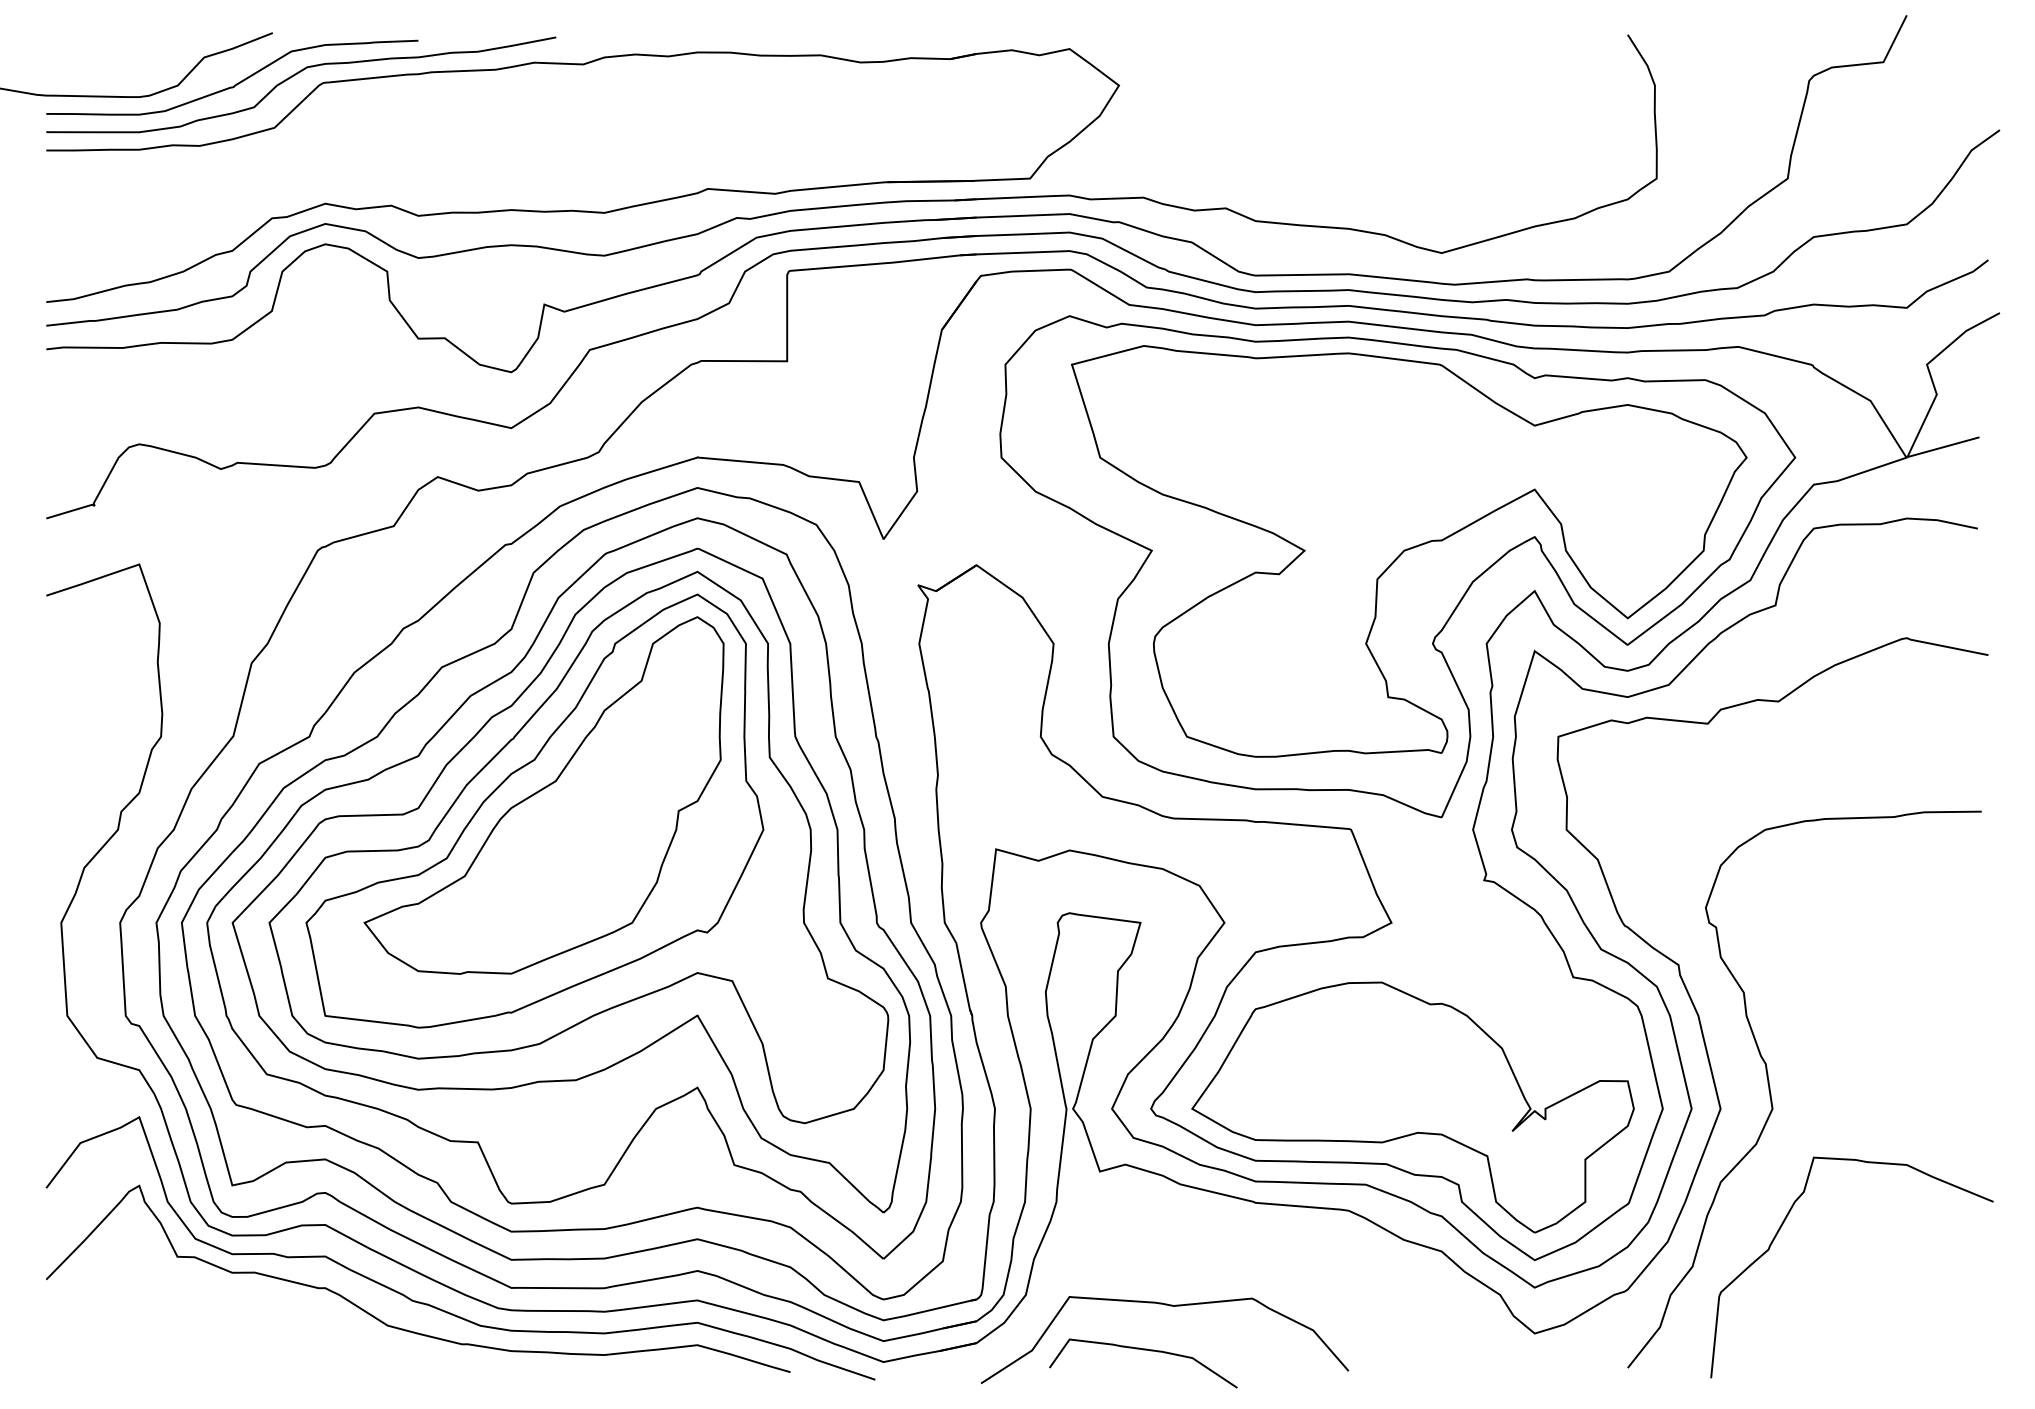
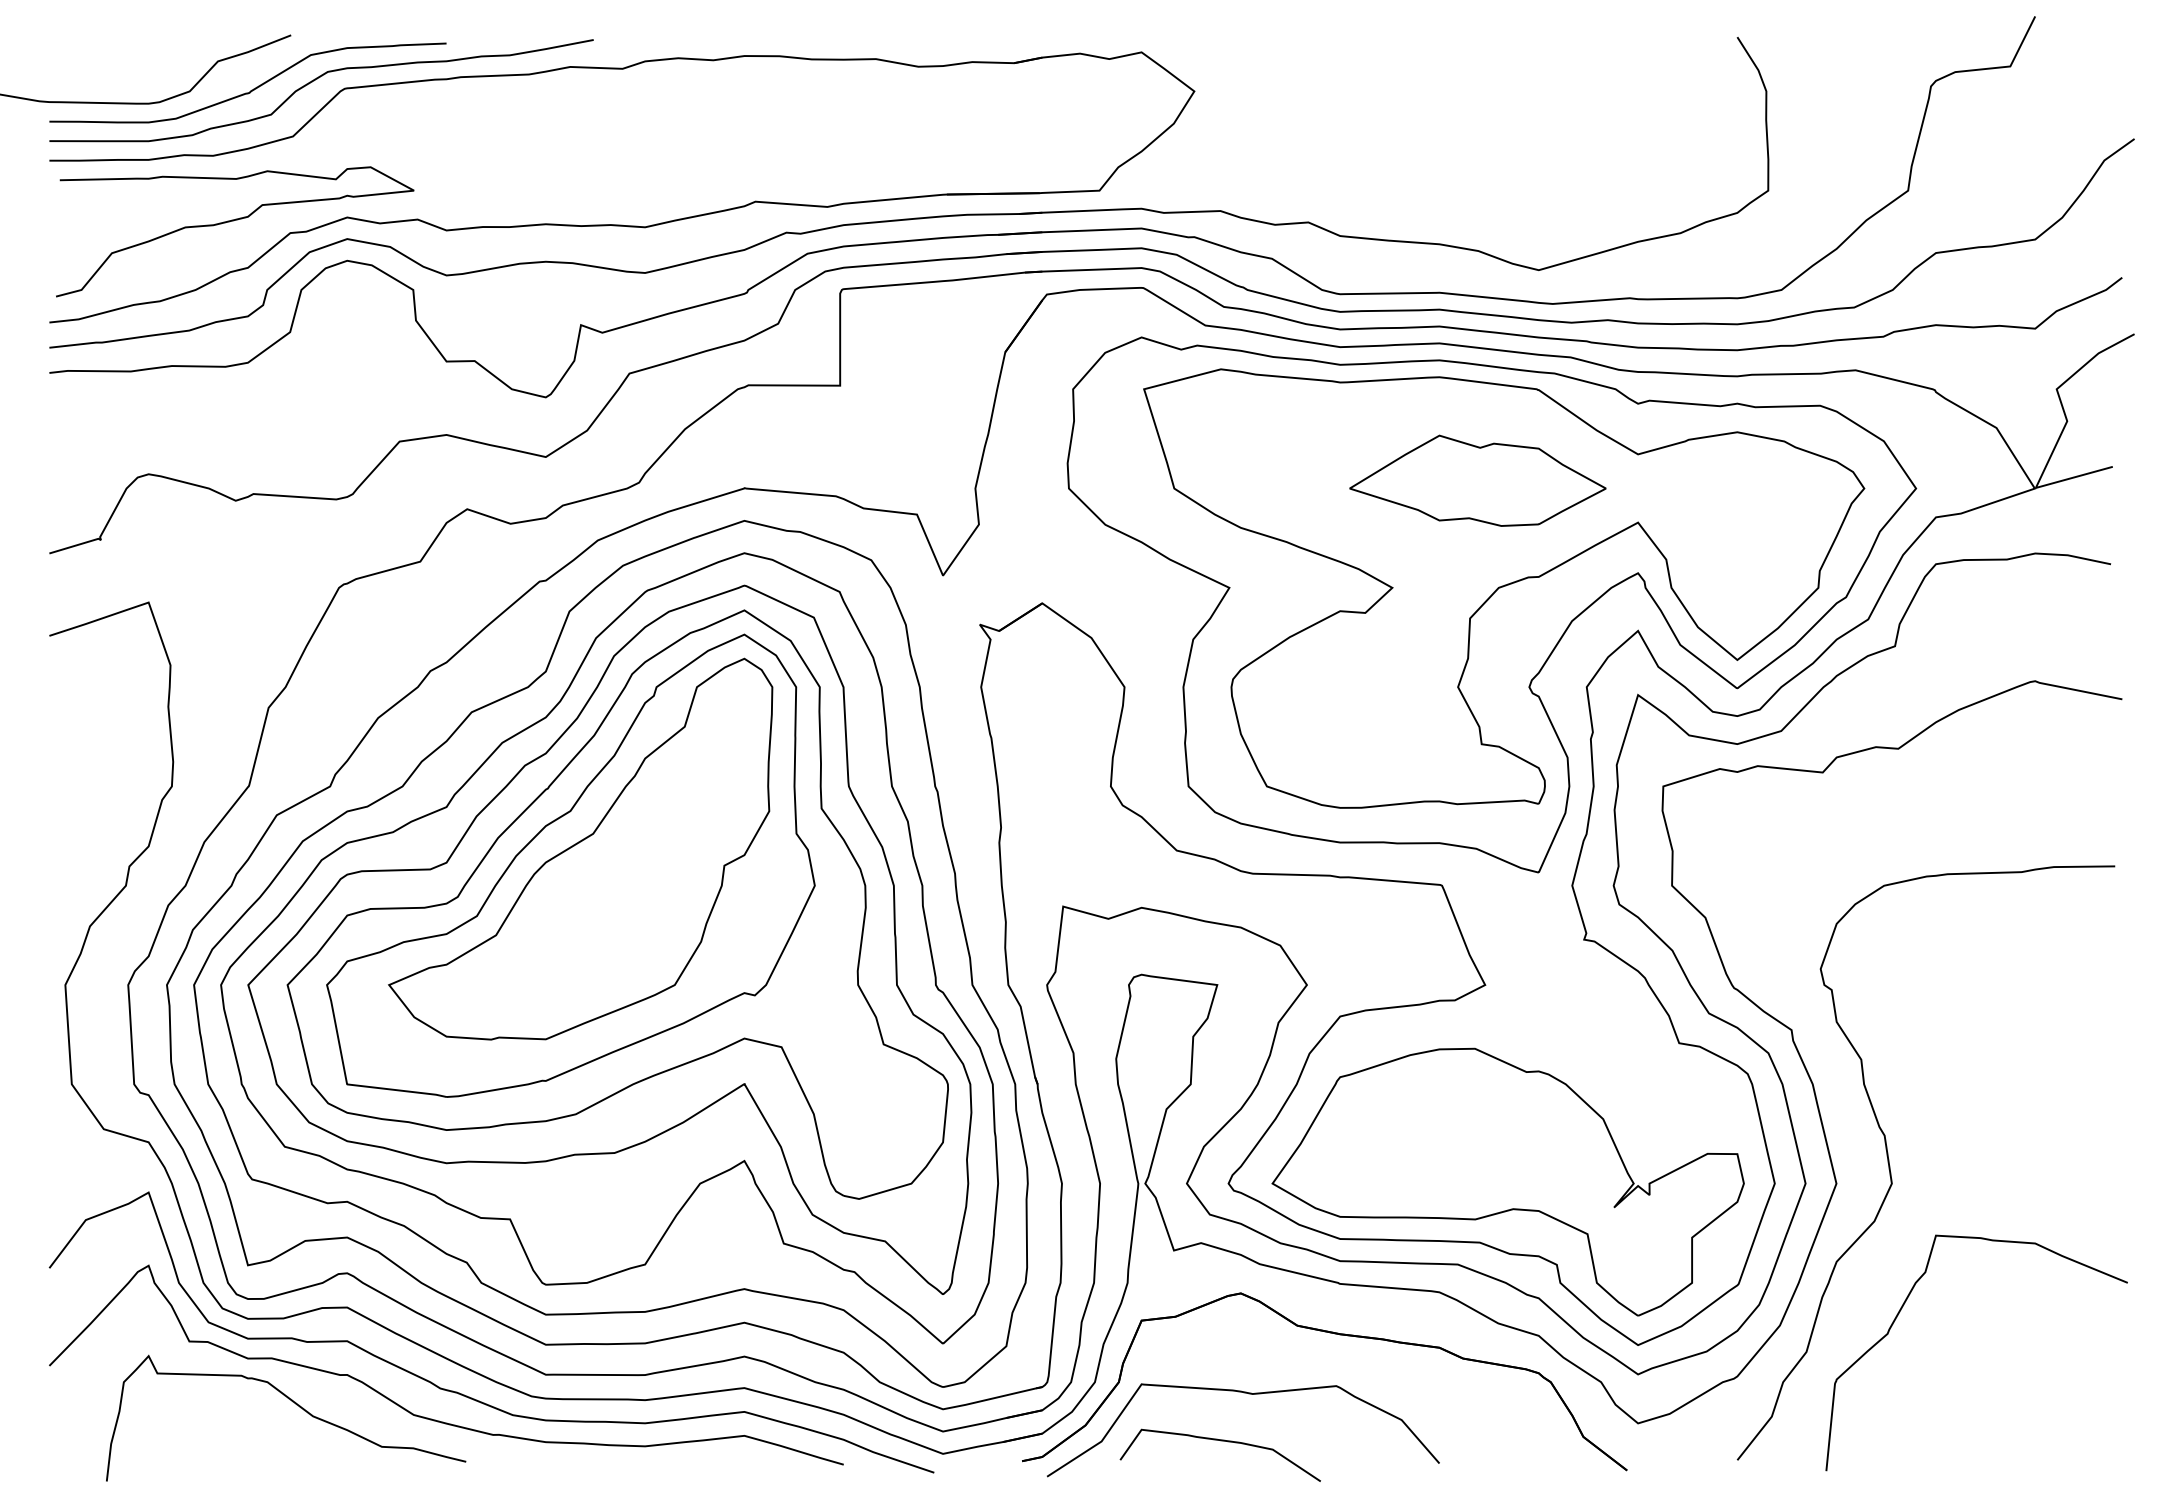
curve: (218, 207) -> (233, 221), added
part: (1384, 450) -> (1477, 480), added
part: (1250, 1250) -> (1334, 1334), added
curve: (277, 1316) -> (296, 1405), added

